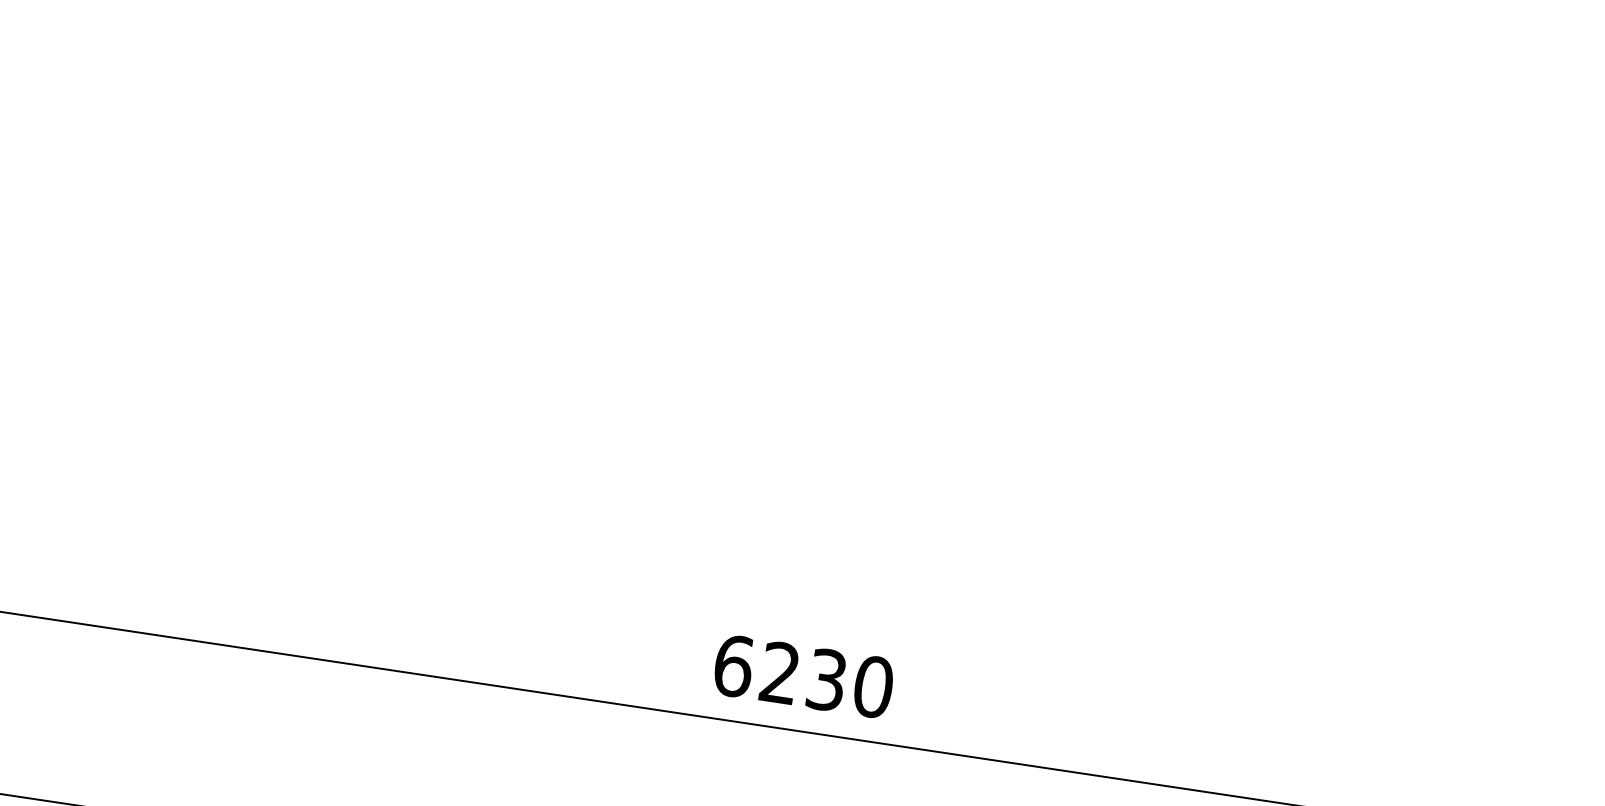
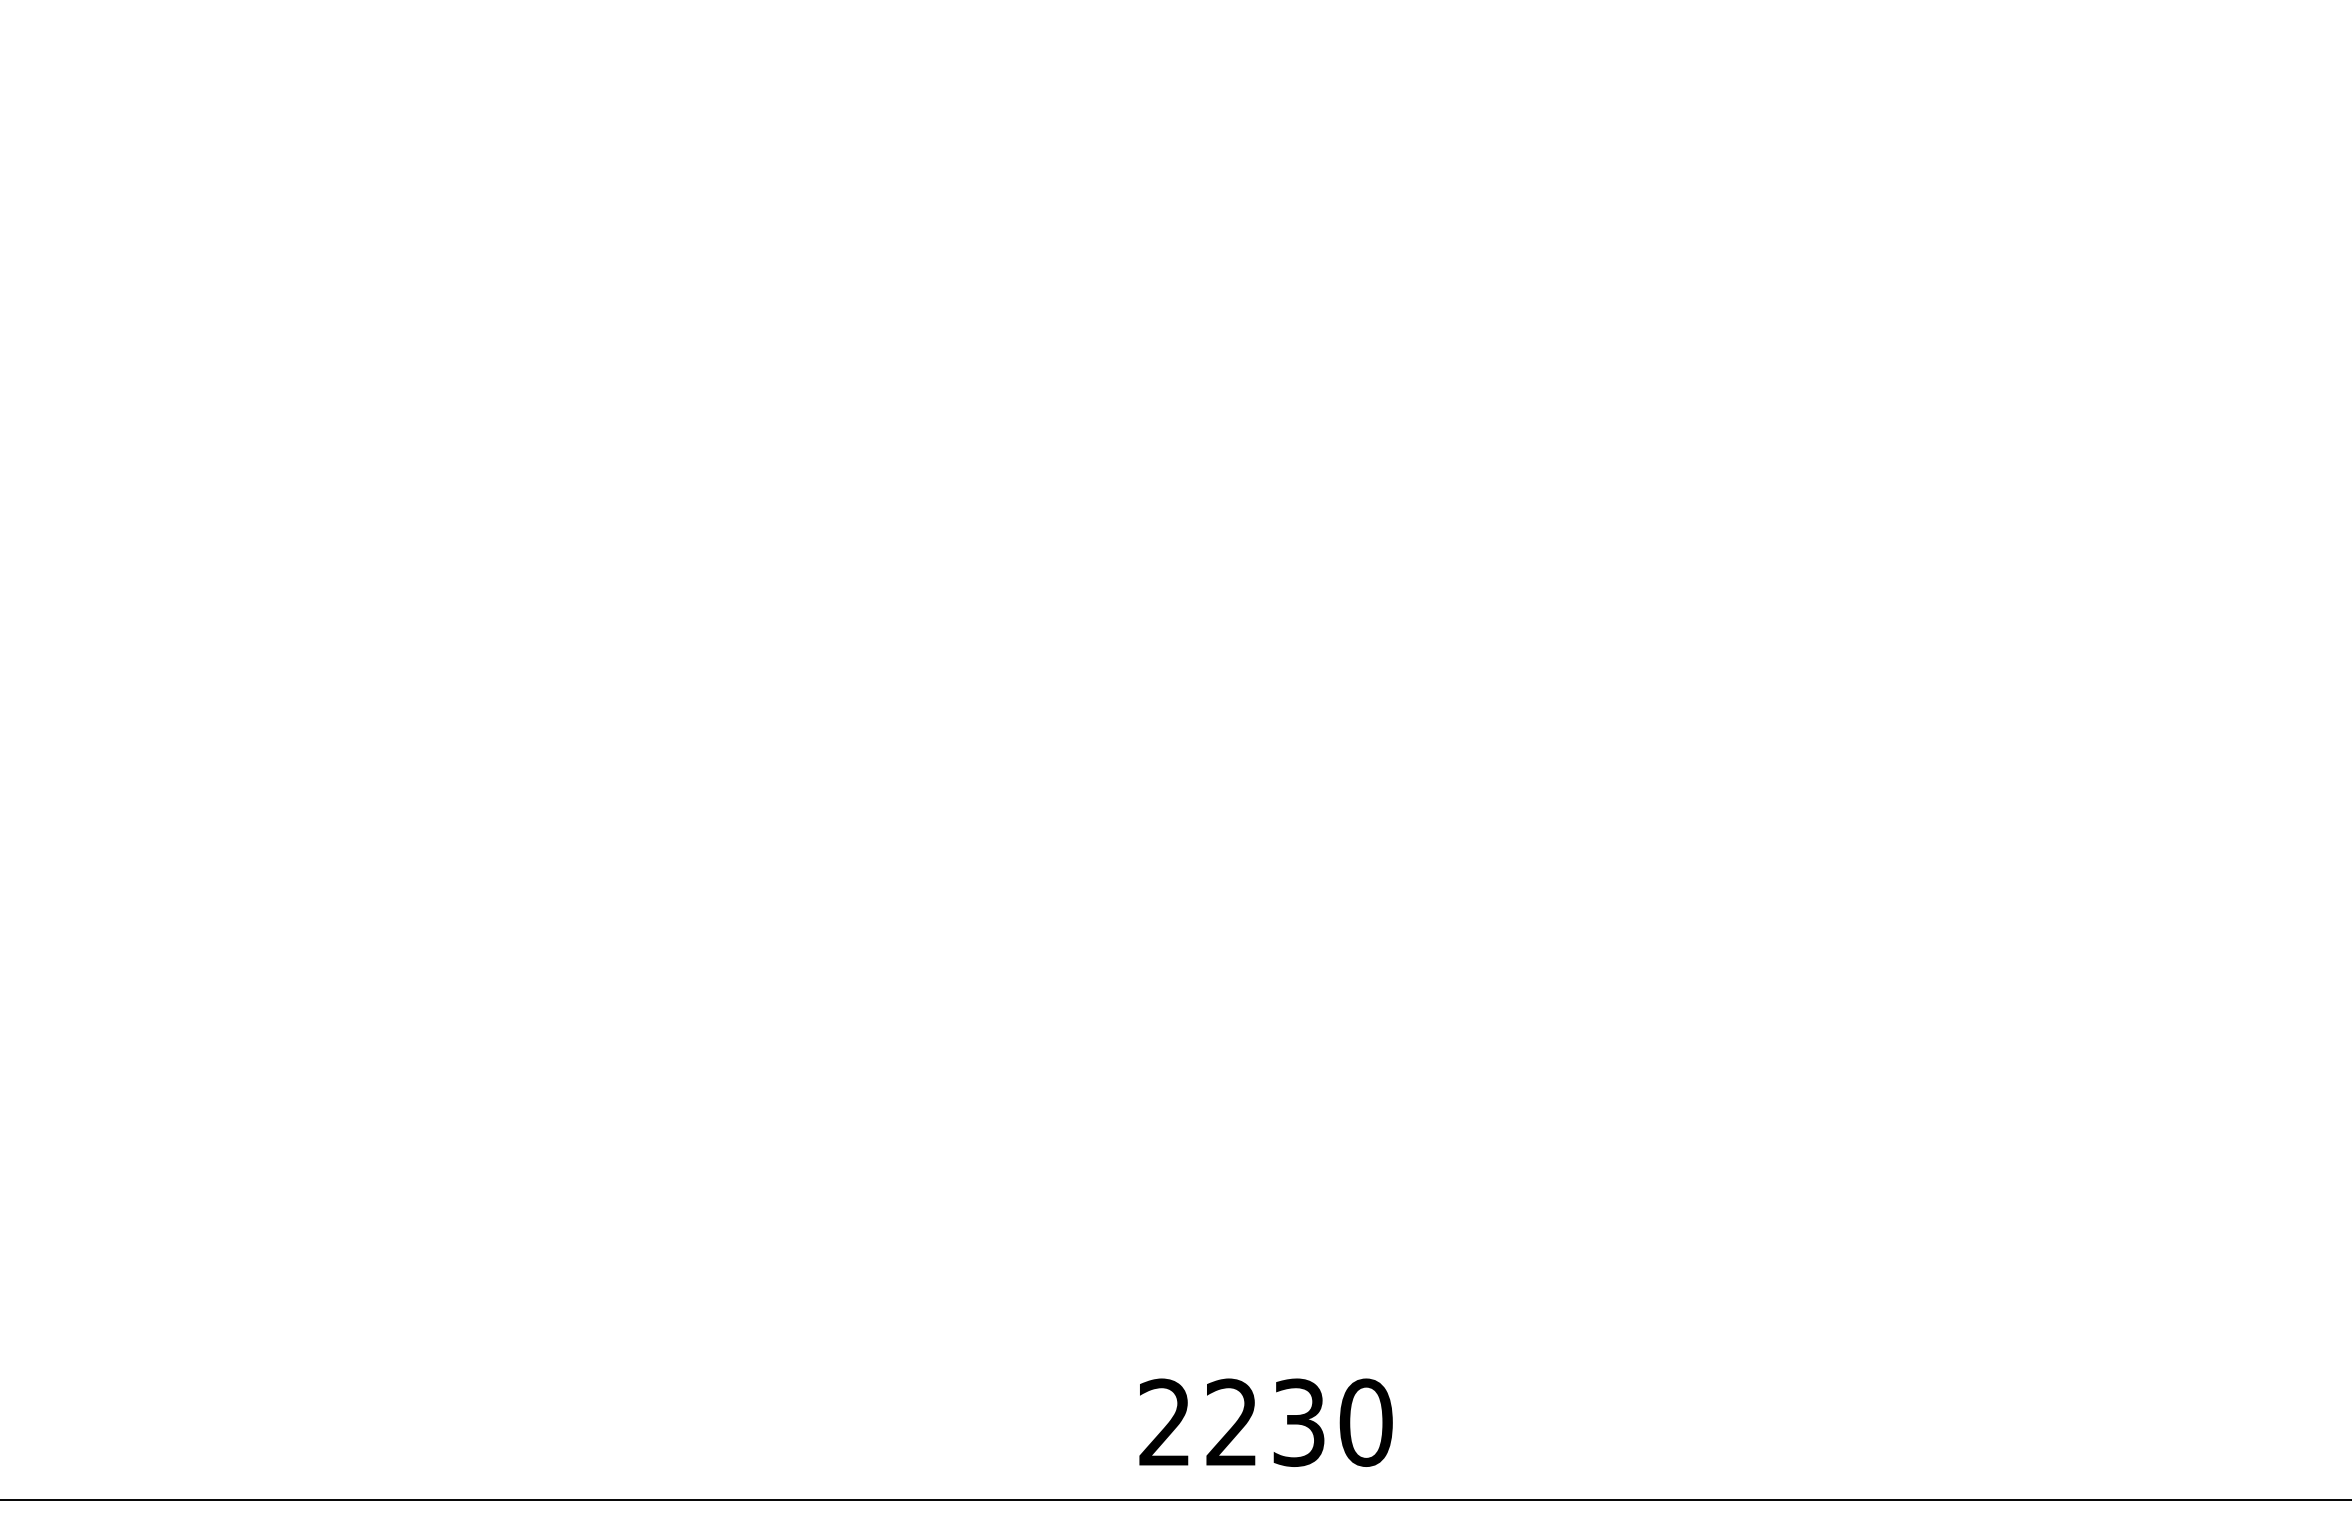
text: (733, 666) -> (1165, 1422), 6230 -> 2230

